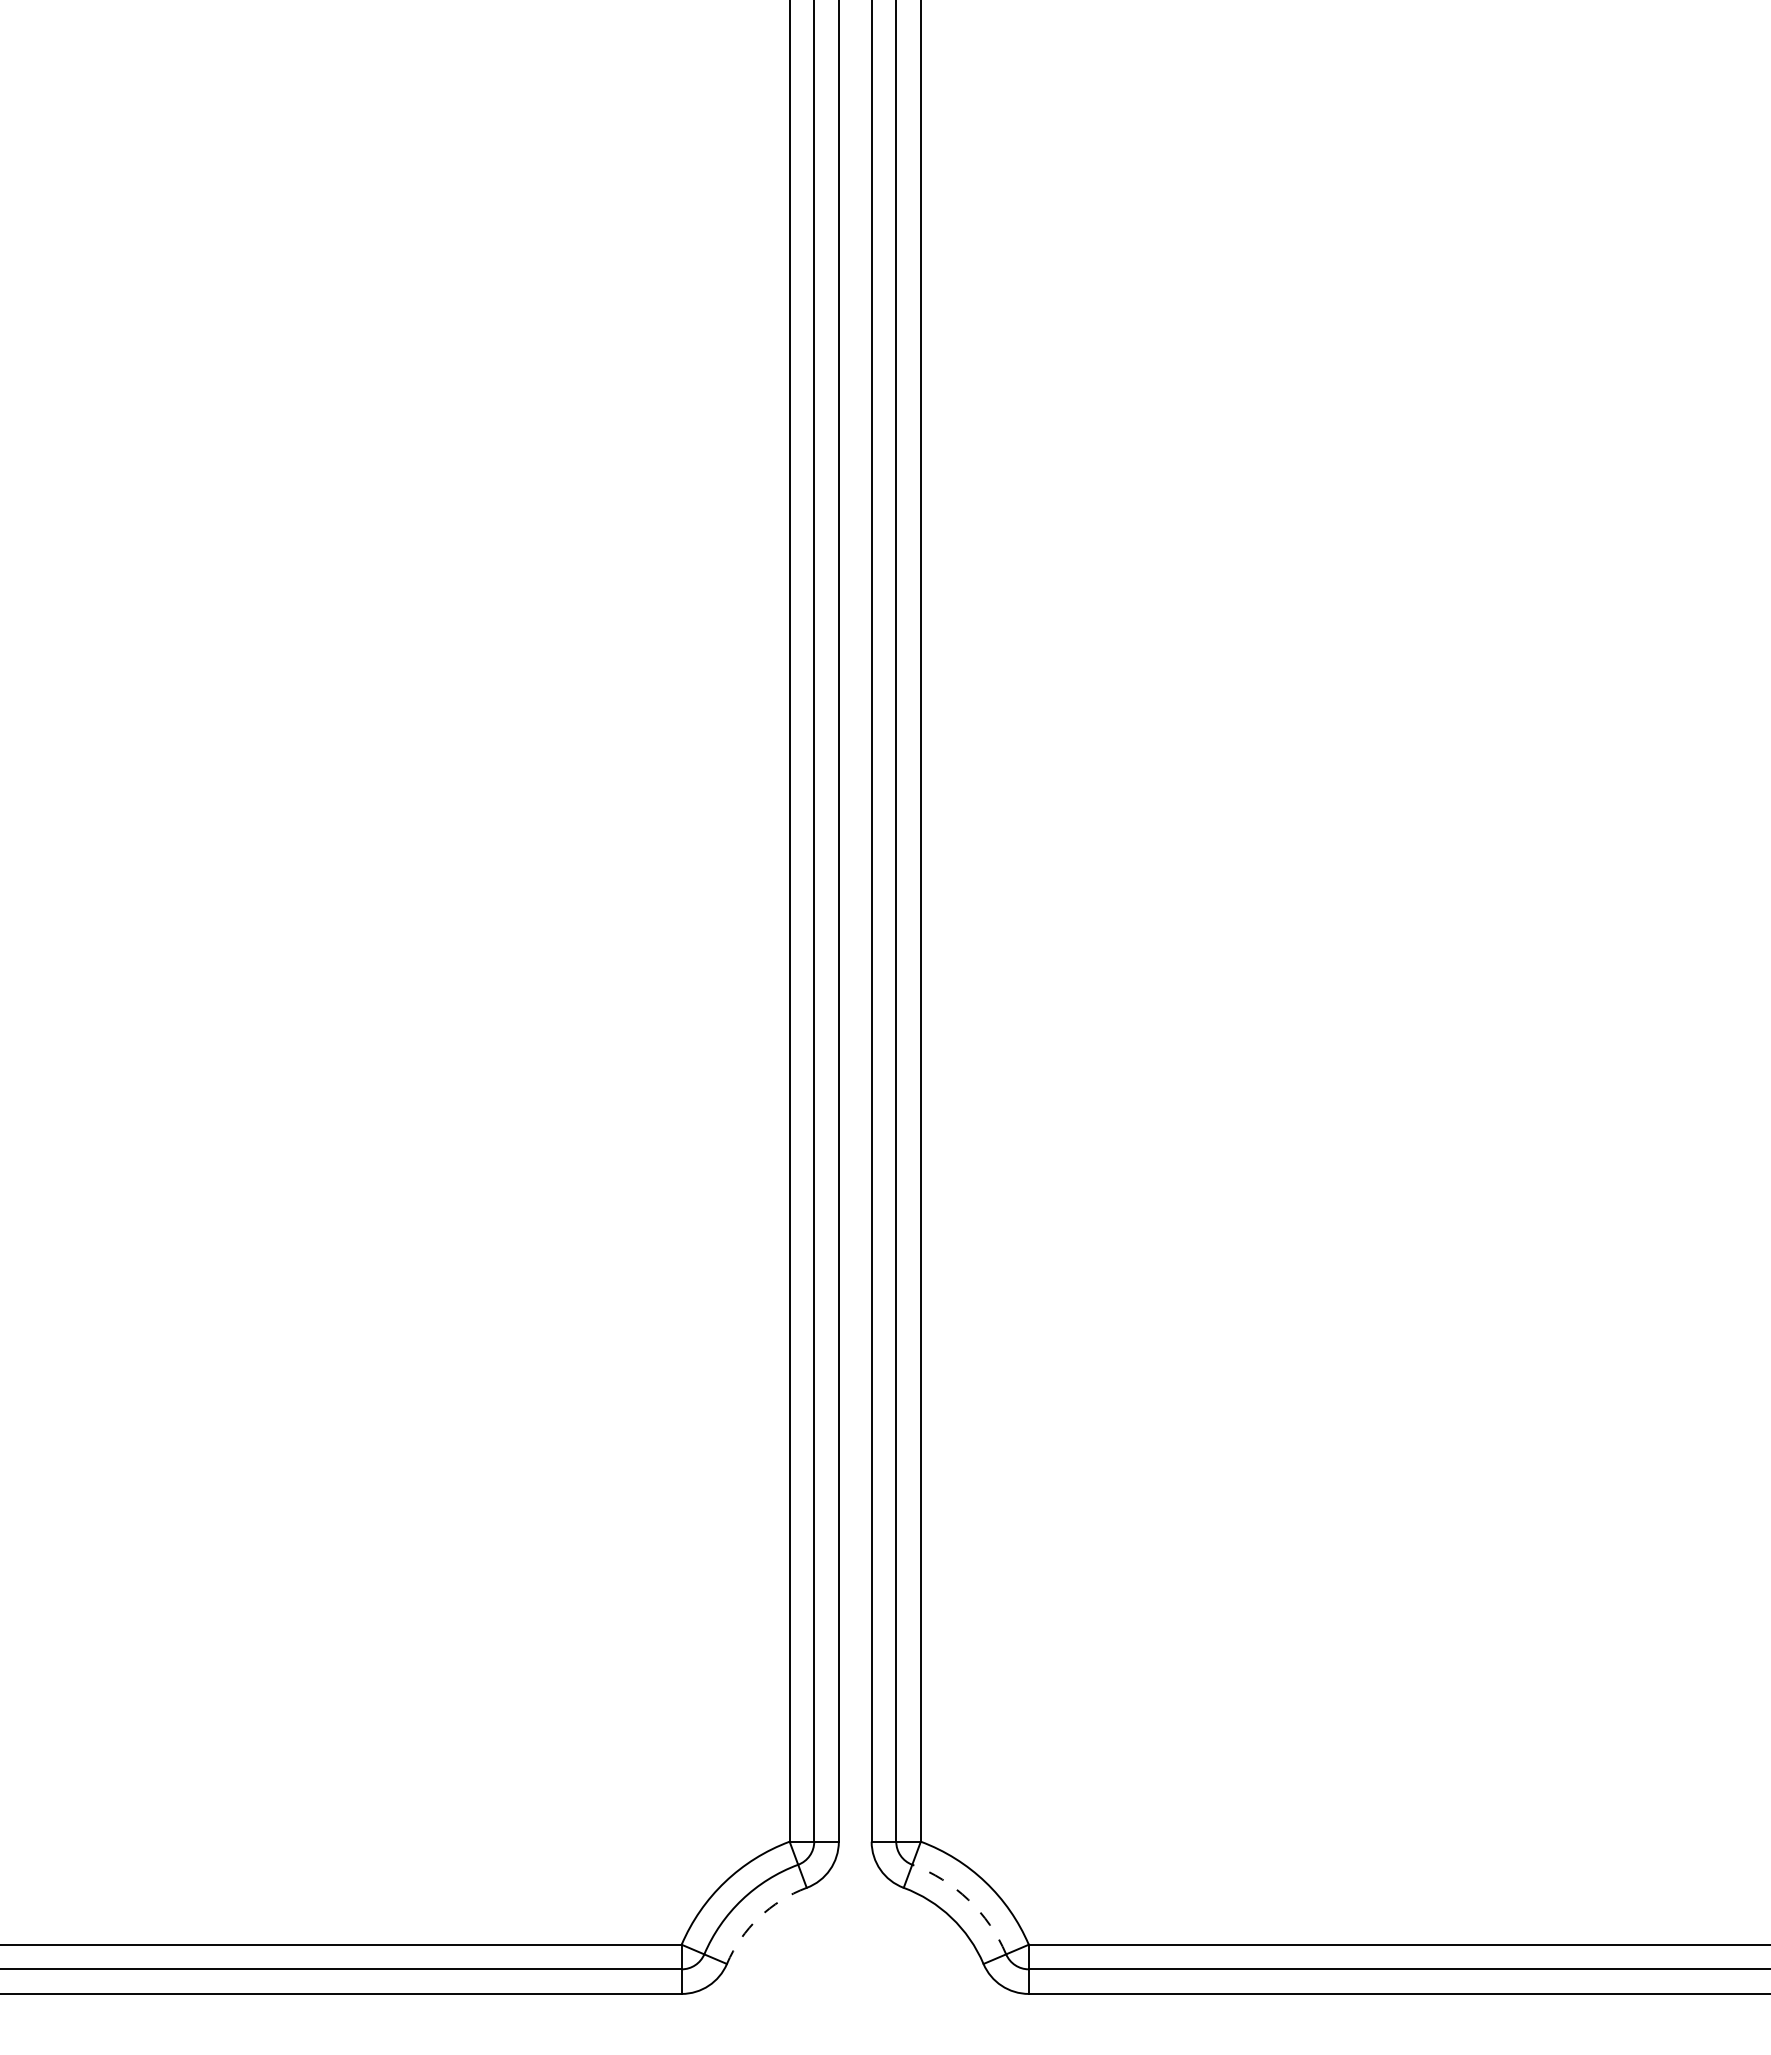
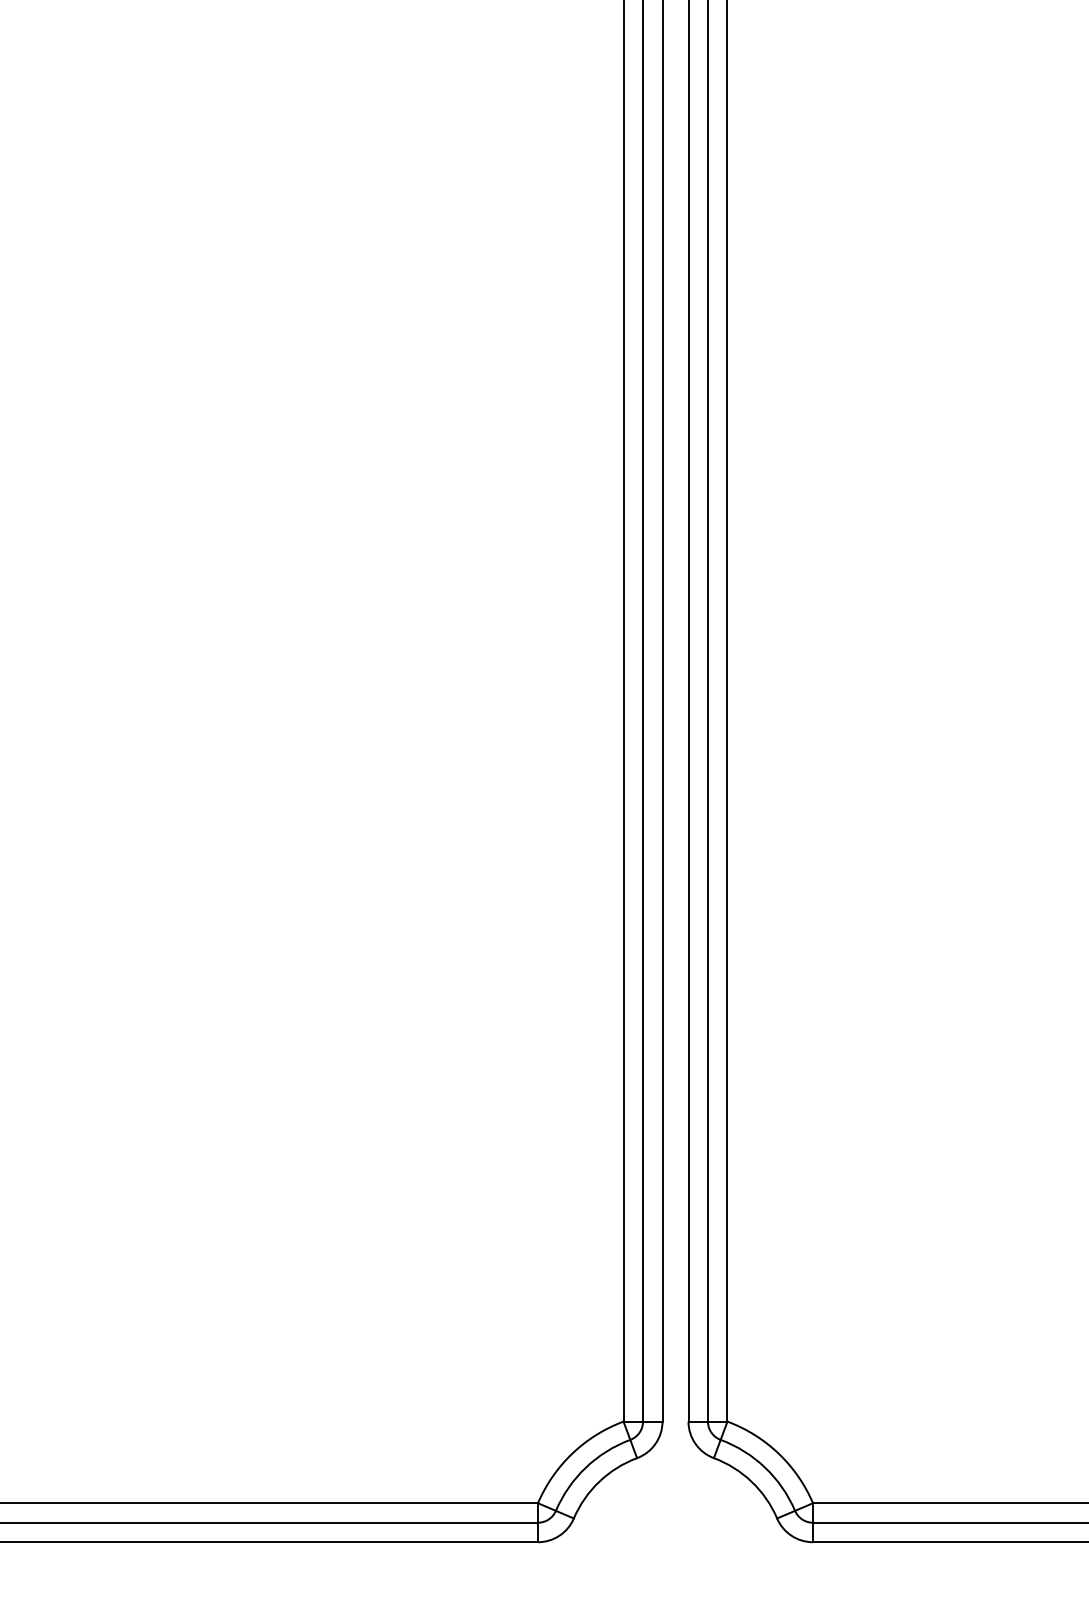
arc: (968, 1899) -> (765, 1467), dashed -> solid
arc: (759, 1917) -> (599, 1481), dashed -> solid

